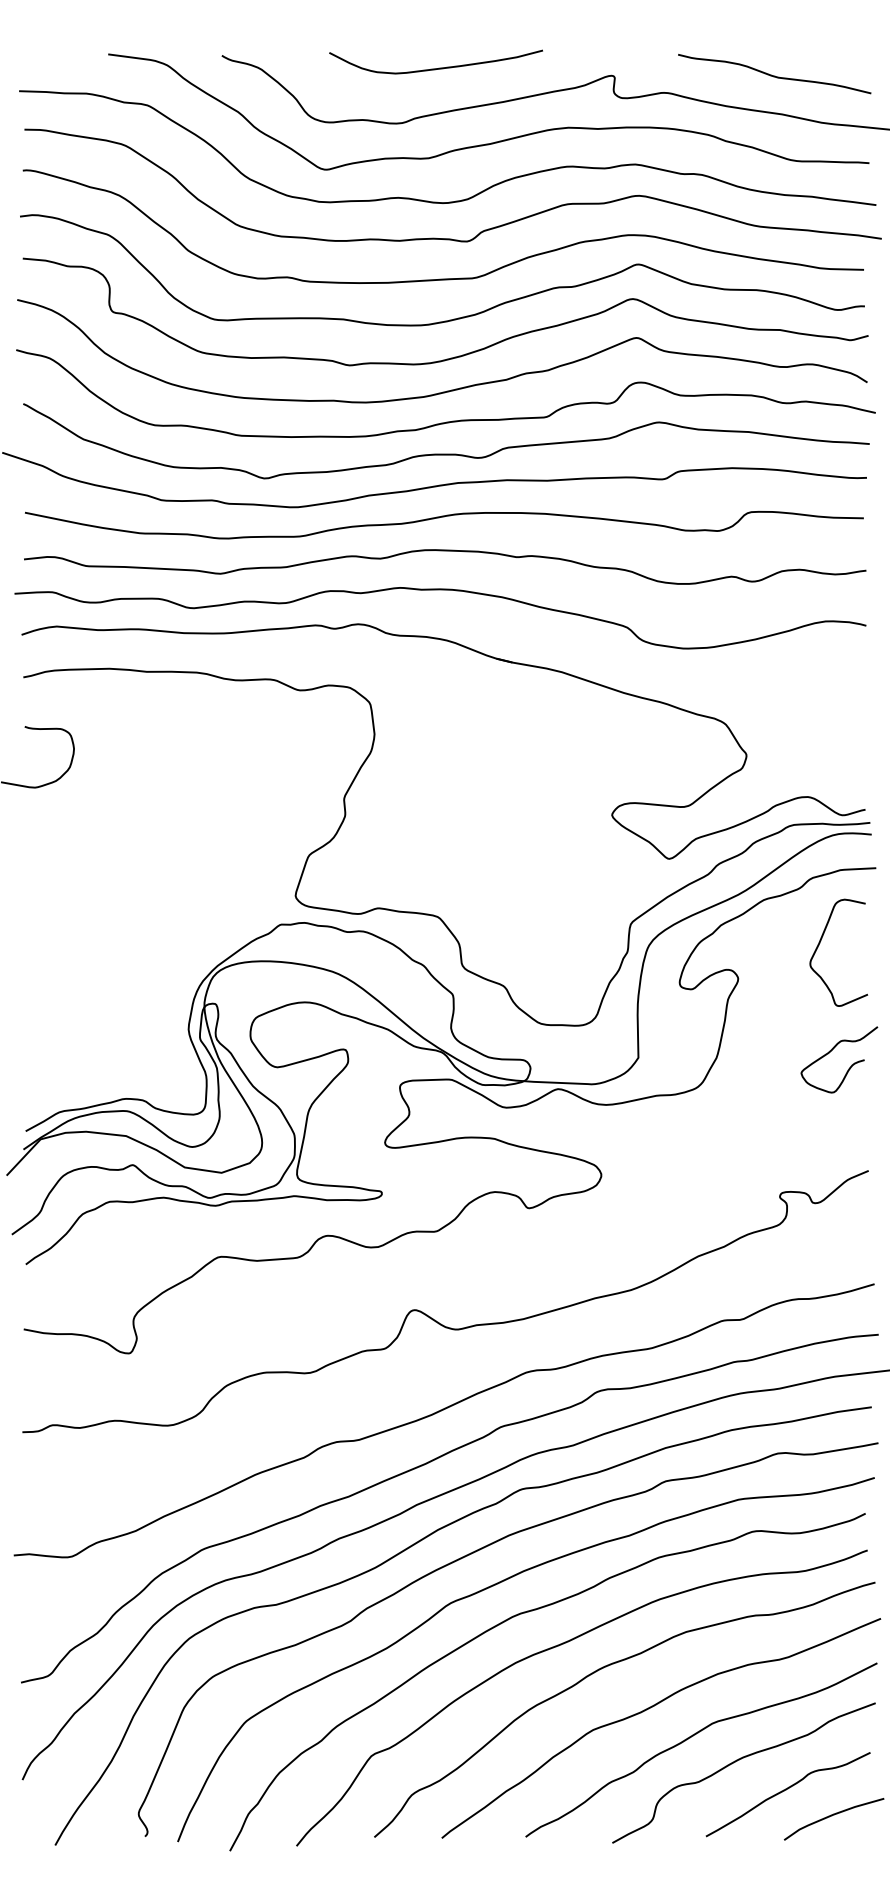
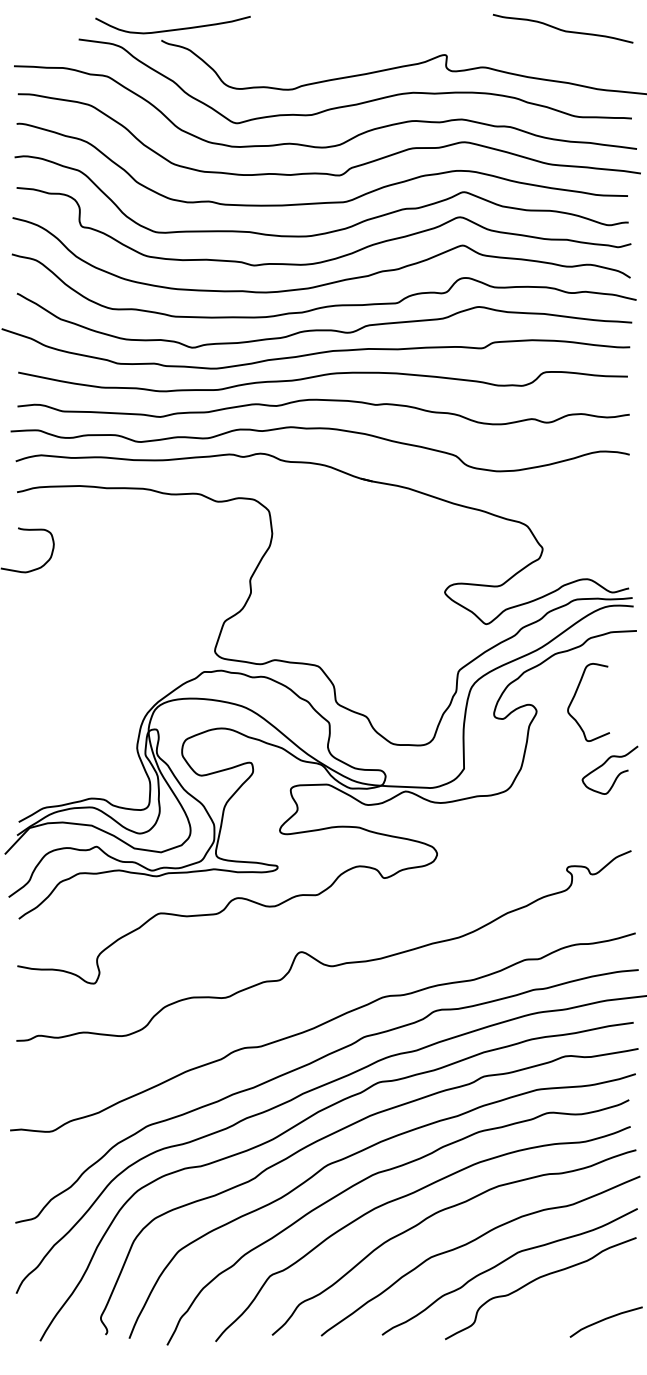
curve: (435, 68) -> (172, 29), moved
curve: (773, 75) -> (562, 29), moved
curve: (820, 944) -> (575, 696), moved
curve: (786, 1790) -> (571, 1301), removed

